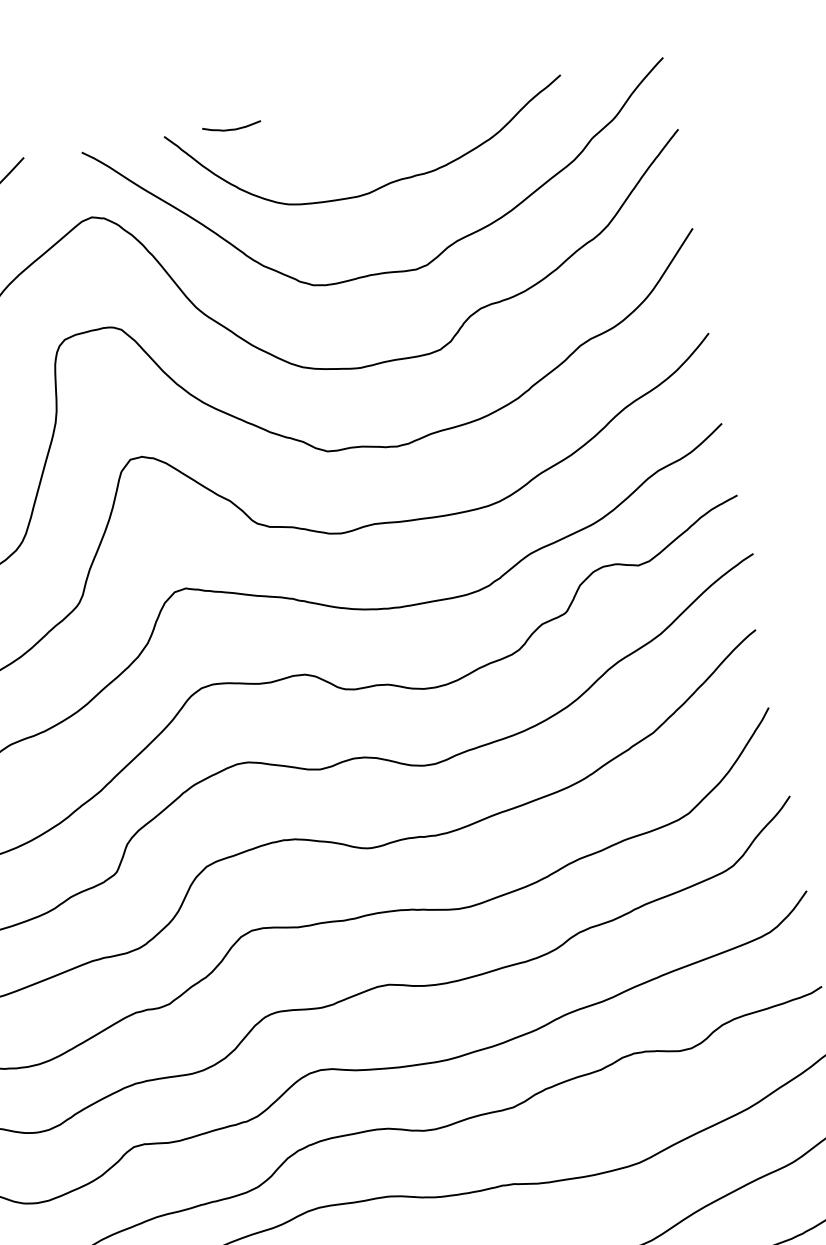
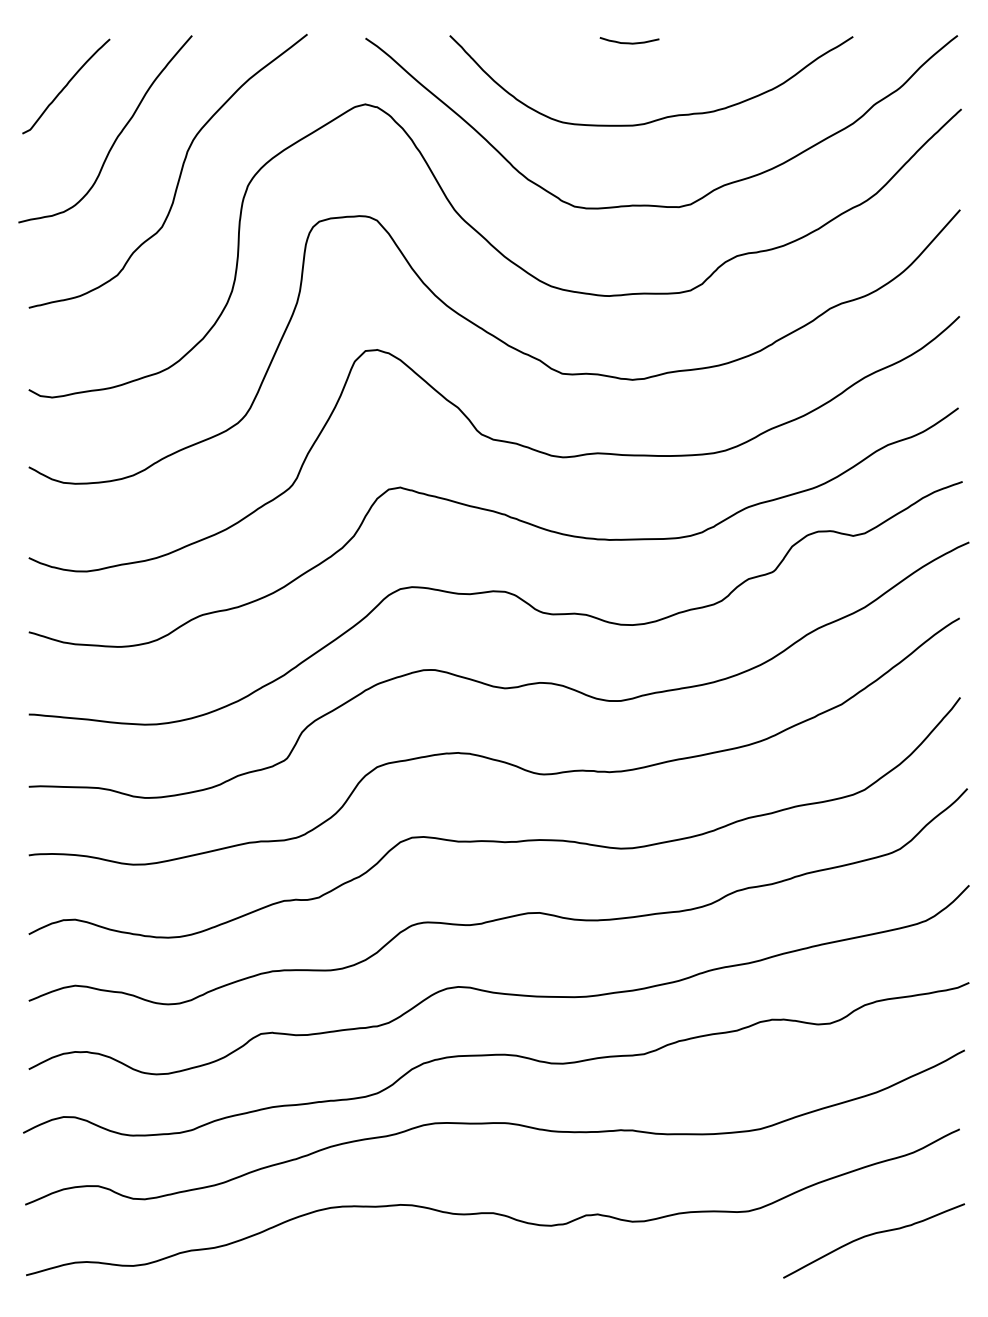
curve: (232, 128) -> (629, 42), moved

